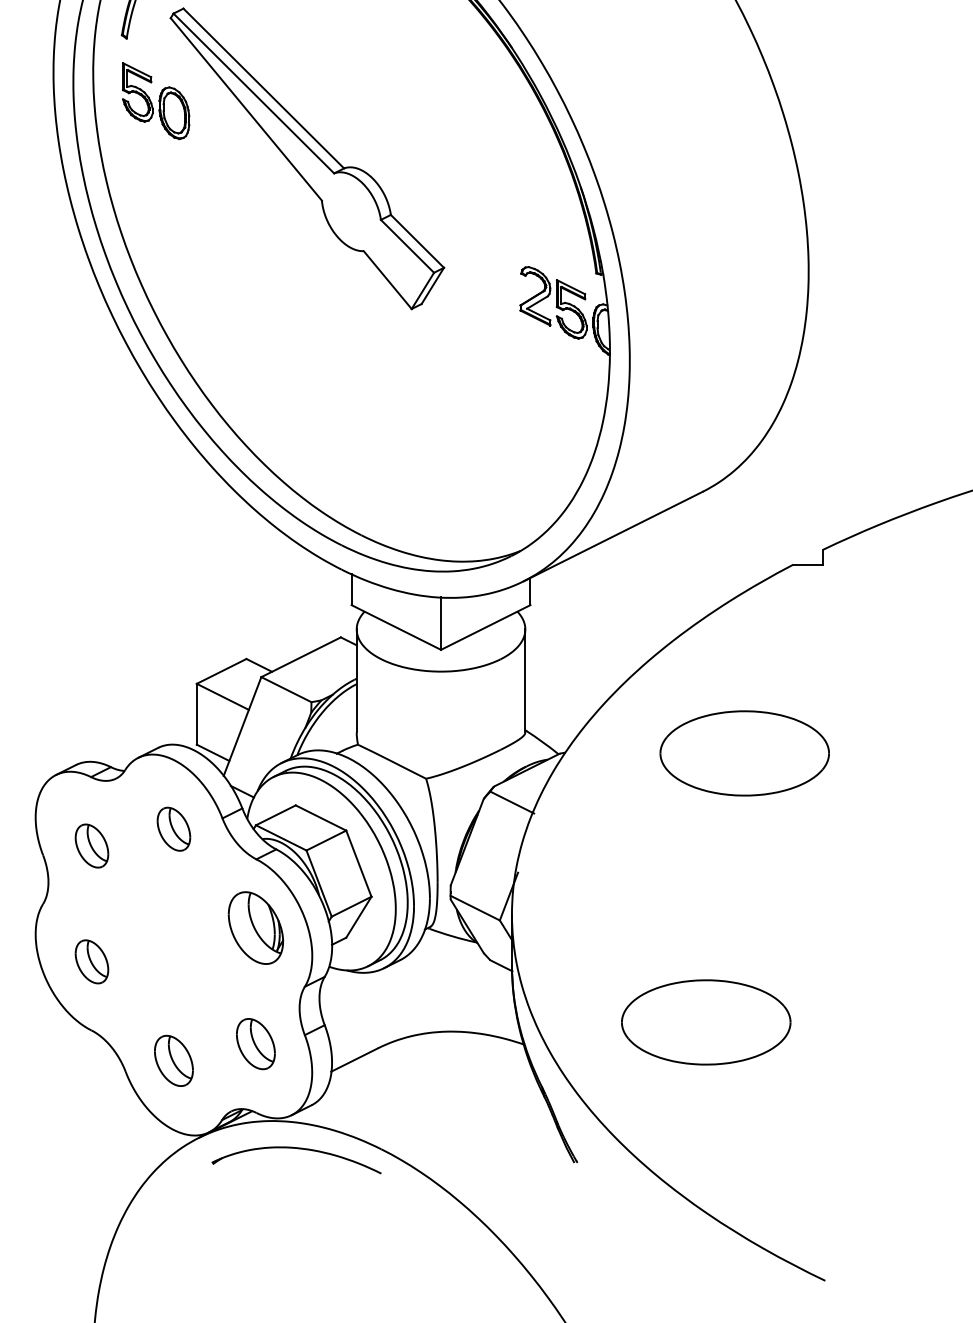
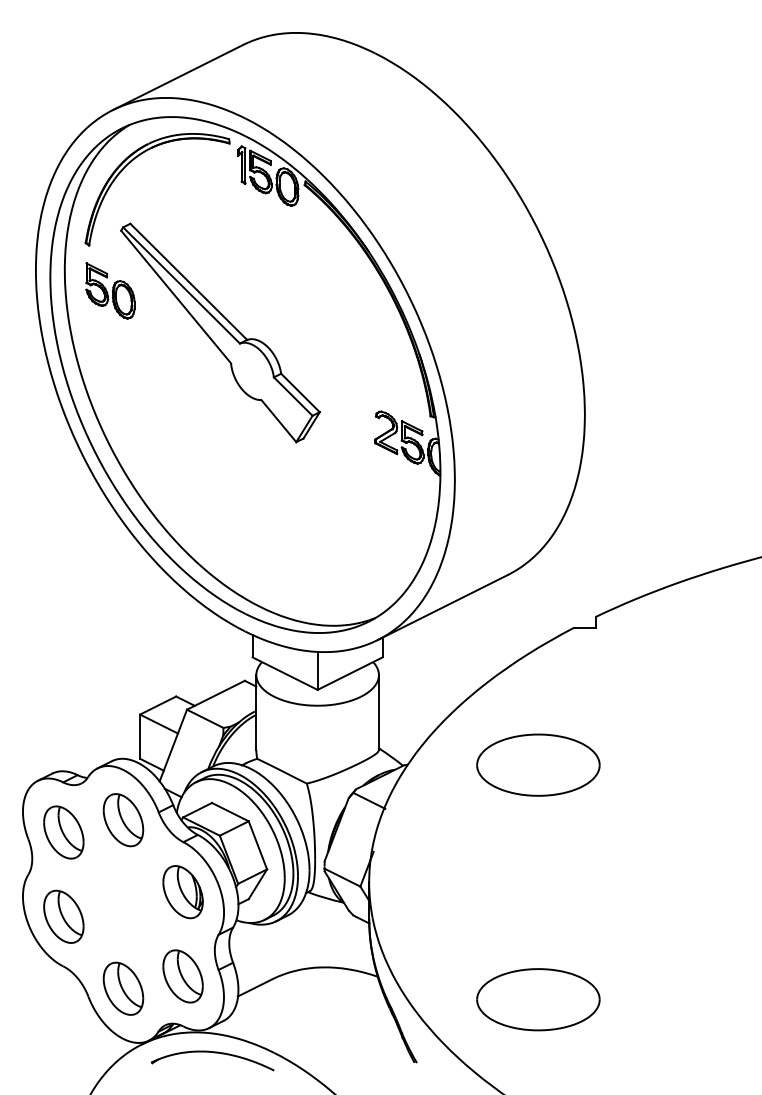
part: (173, 829) -> (123, 820), size x1.67
part: (91, 846) -> (63, 832), size x1.67
part: (91, 961) -> (63, 916), size x1.67
part: (706, 1022) -> (538, 999), moved
part: (255, 1044) -> (182, 976), size x1.43
part: (173, 1060) -> (123, 988), size x1.43

